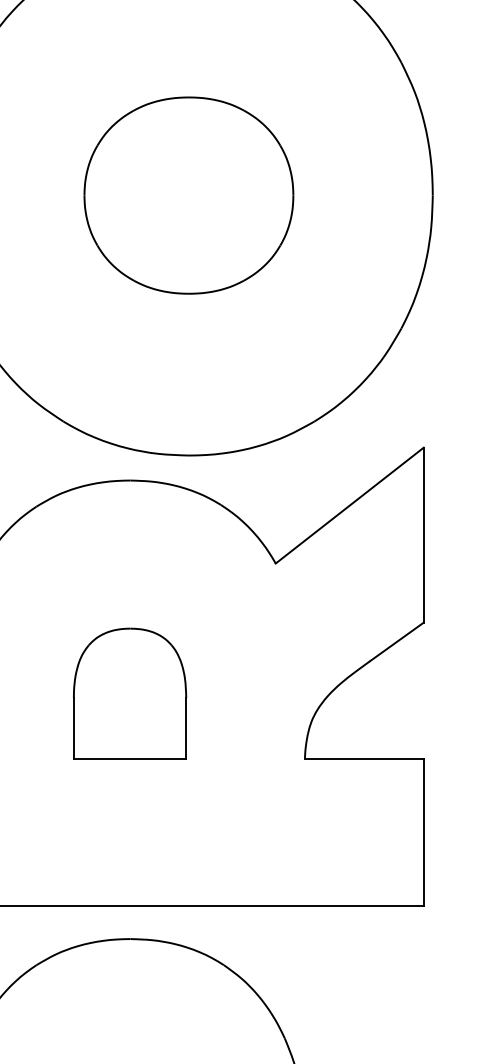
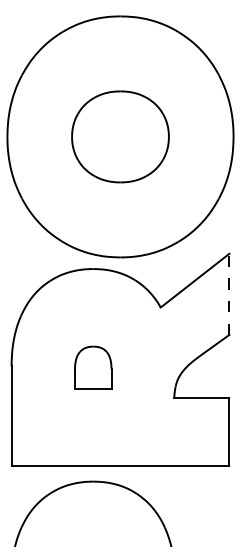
line: (424, 535) -> (229, 294), solid -> dashed
part: (130, 692) -> (93, 367), size x0.7

